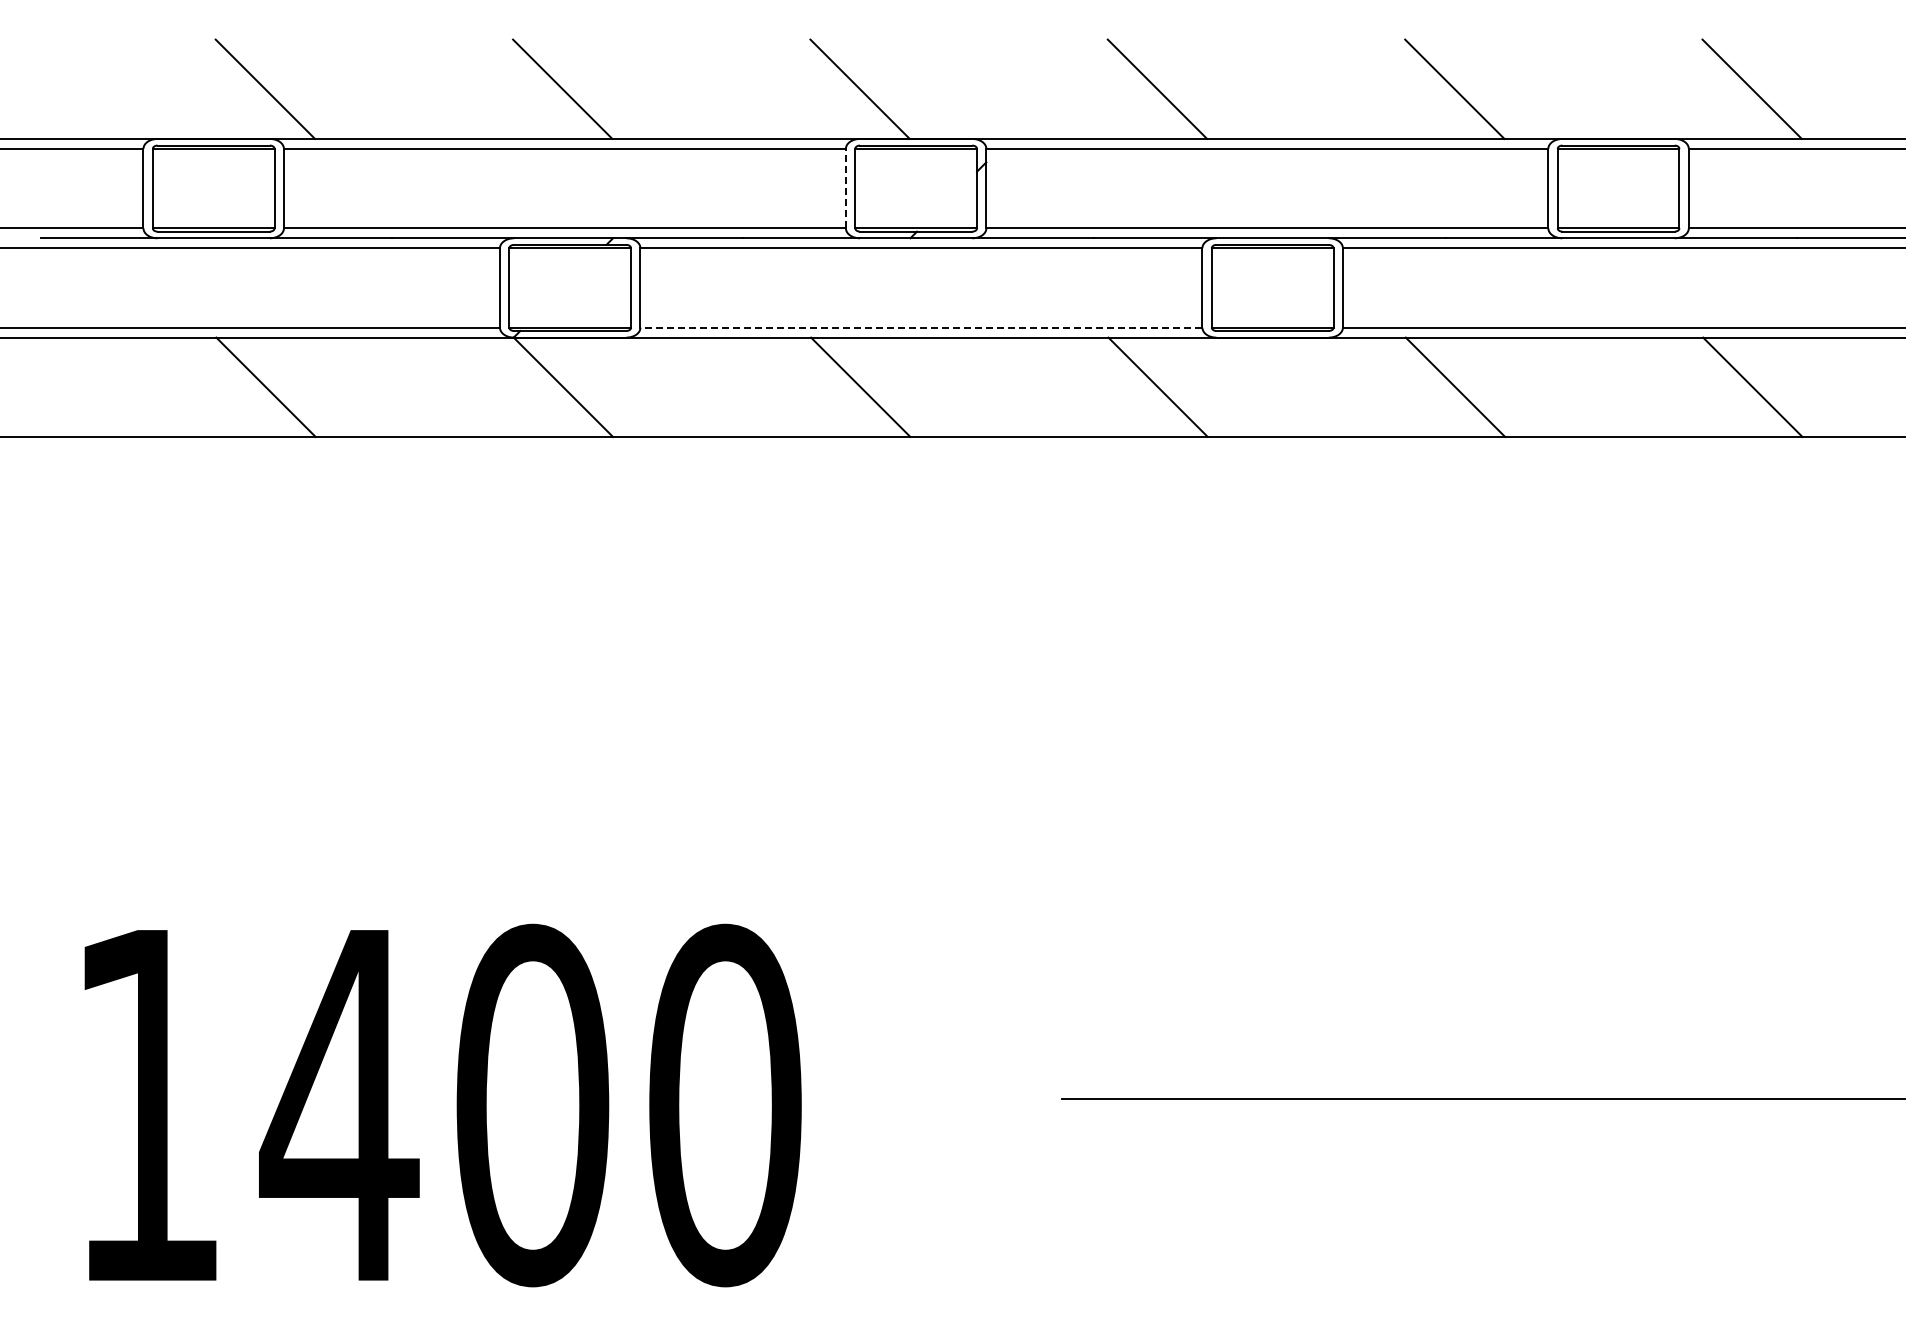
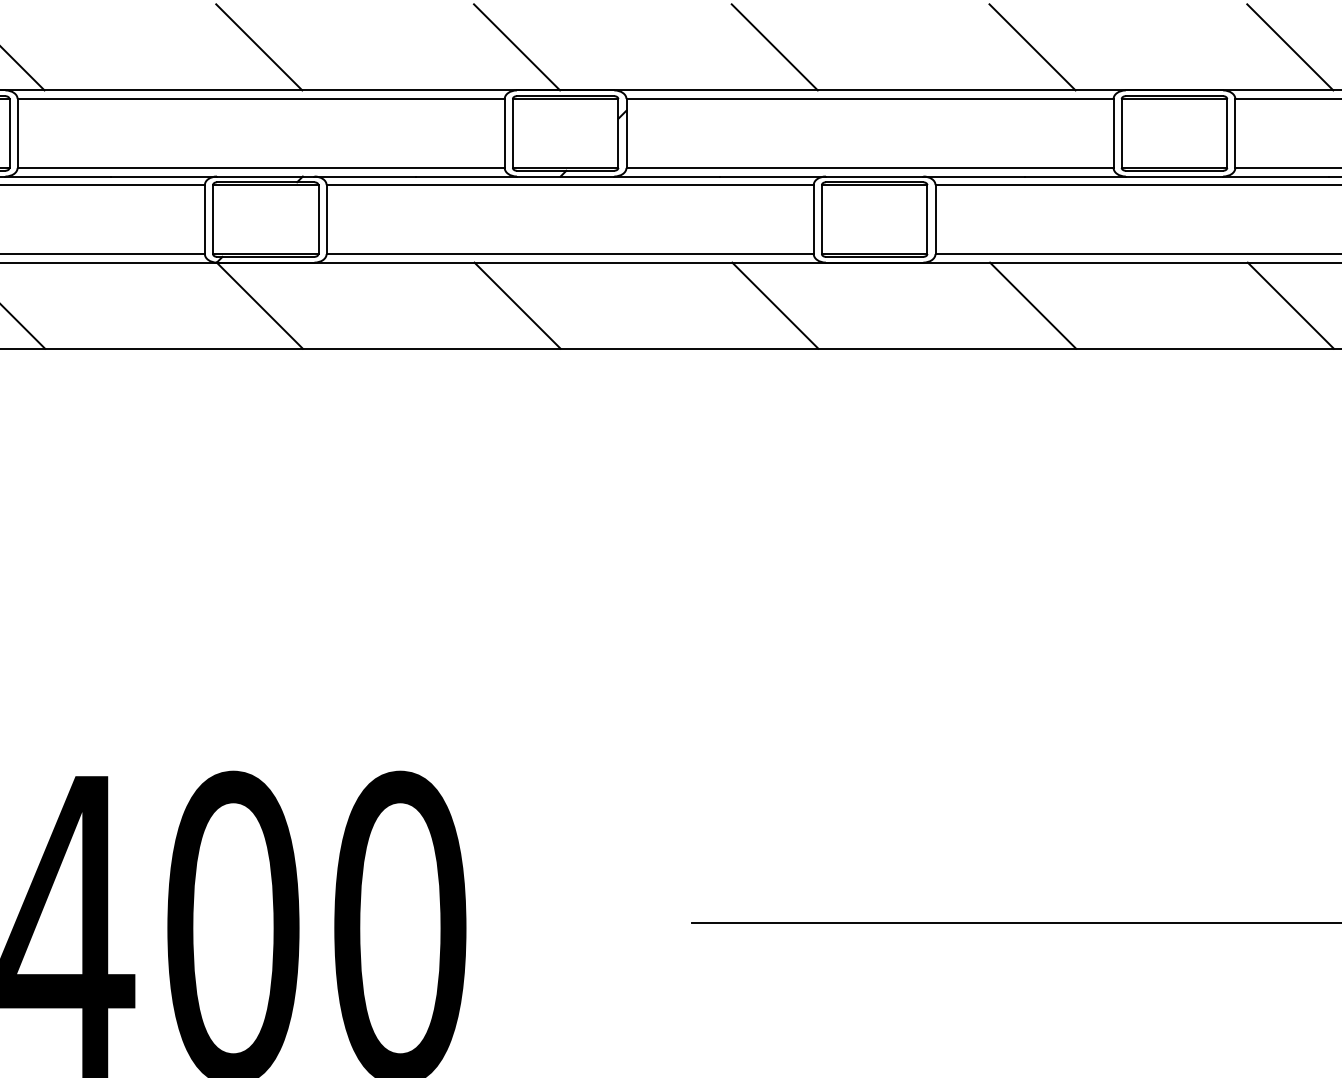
line: (845, 188) -> (504, 133), dashed -> solid
line: (921, 327) -> (570, 253), dashed -> solid

